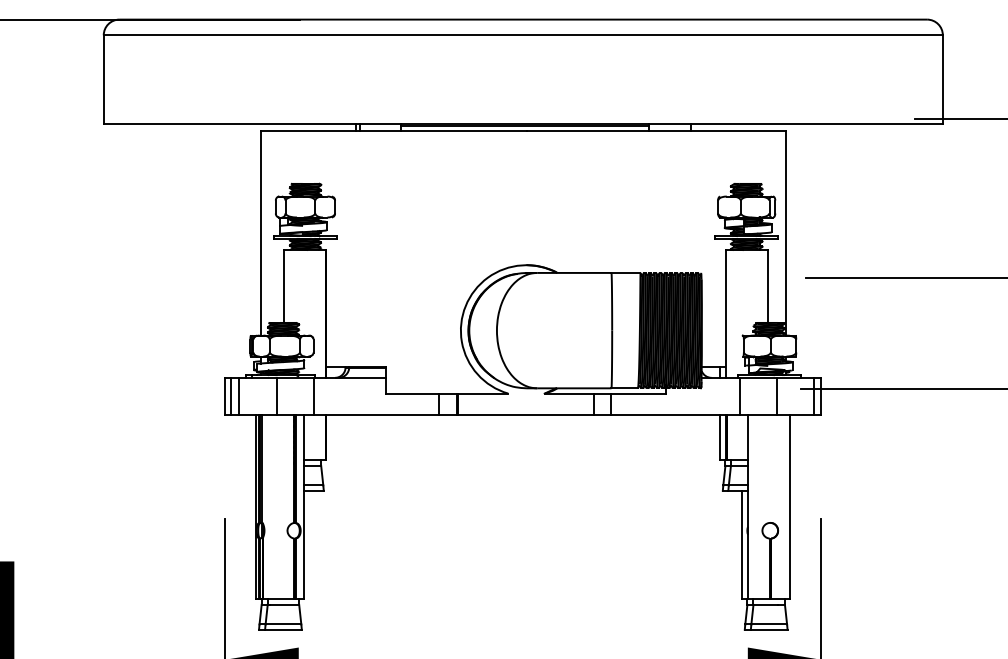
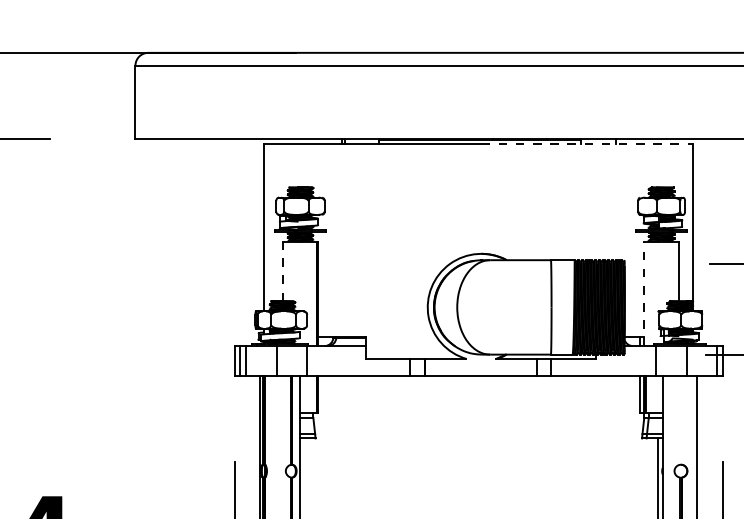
line: (656, 131) -> (587, 144), solid -> dashed
line: (284, 286) -> (283, 271), solid -> dashed
line: (725, 313) -> (644, 293), solid -> dashed

